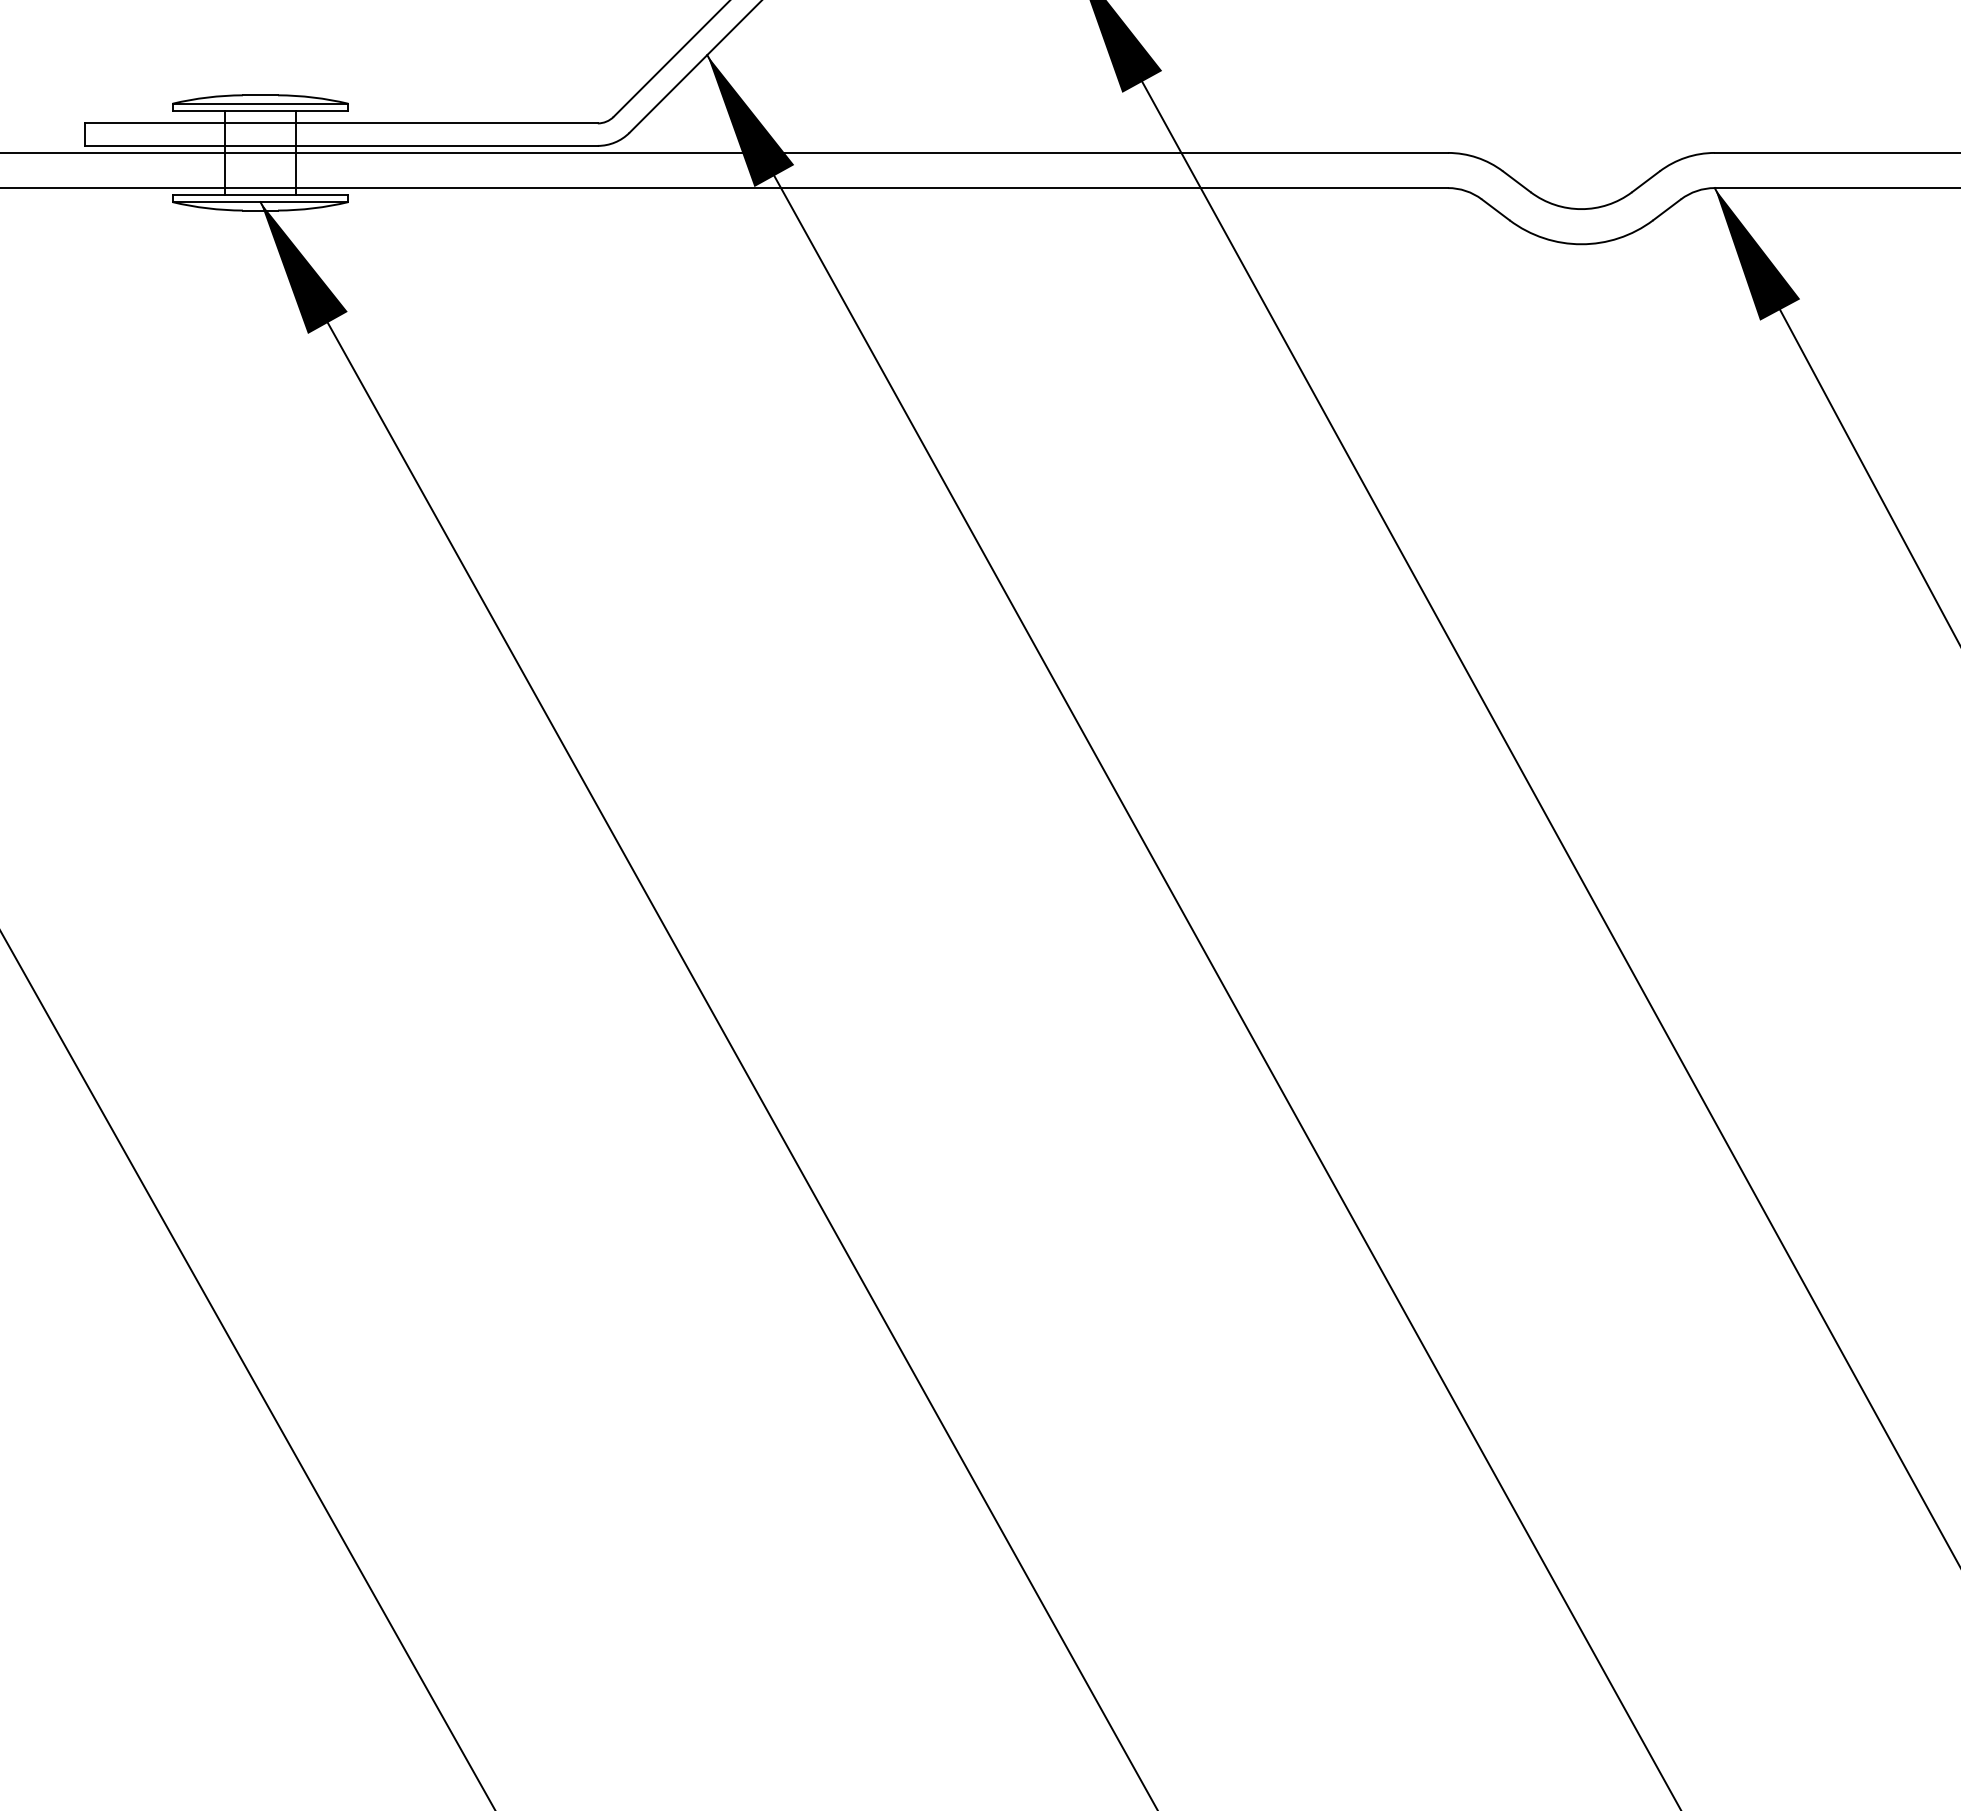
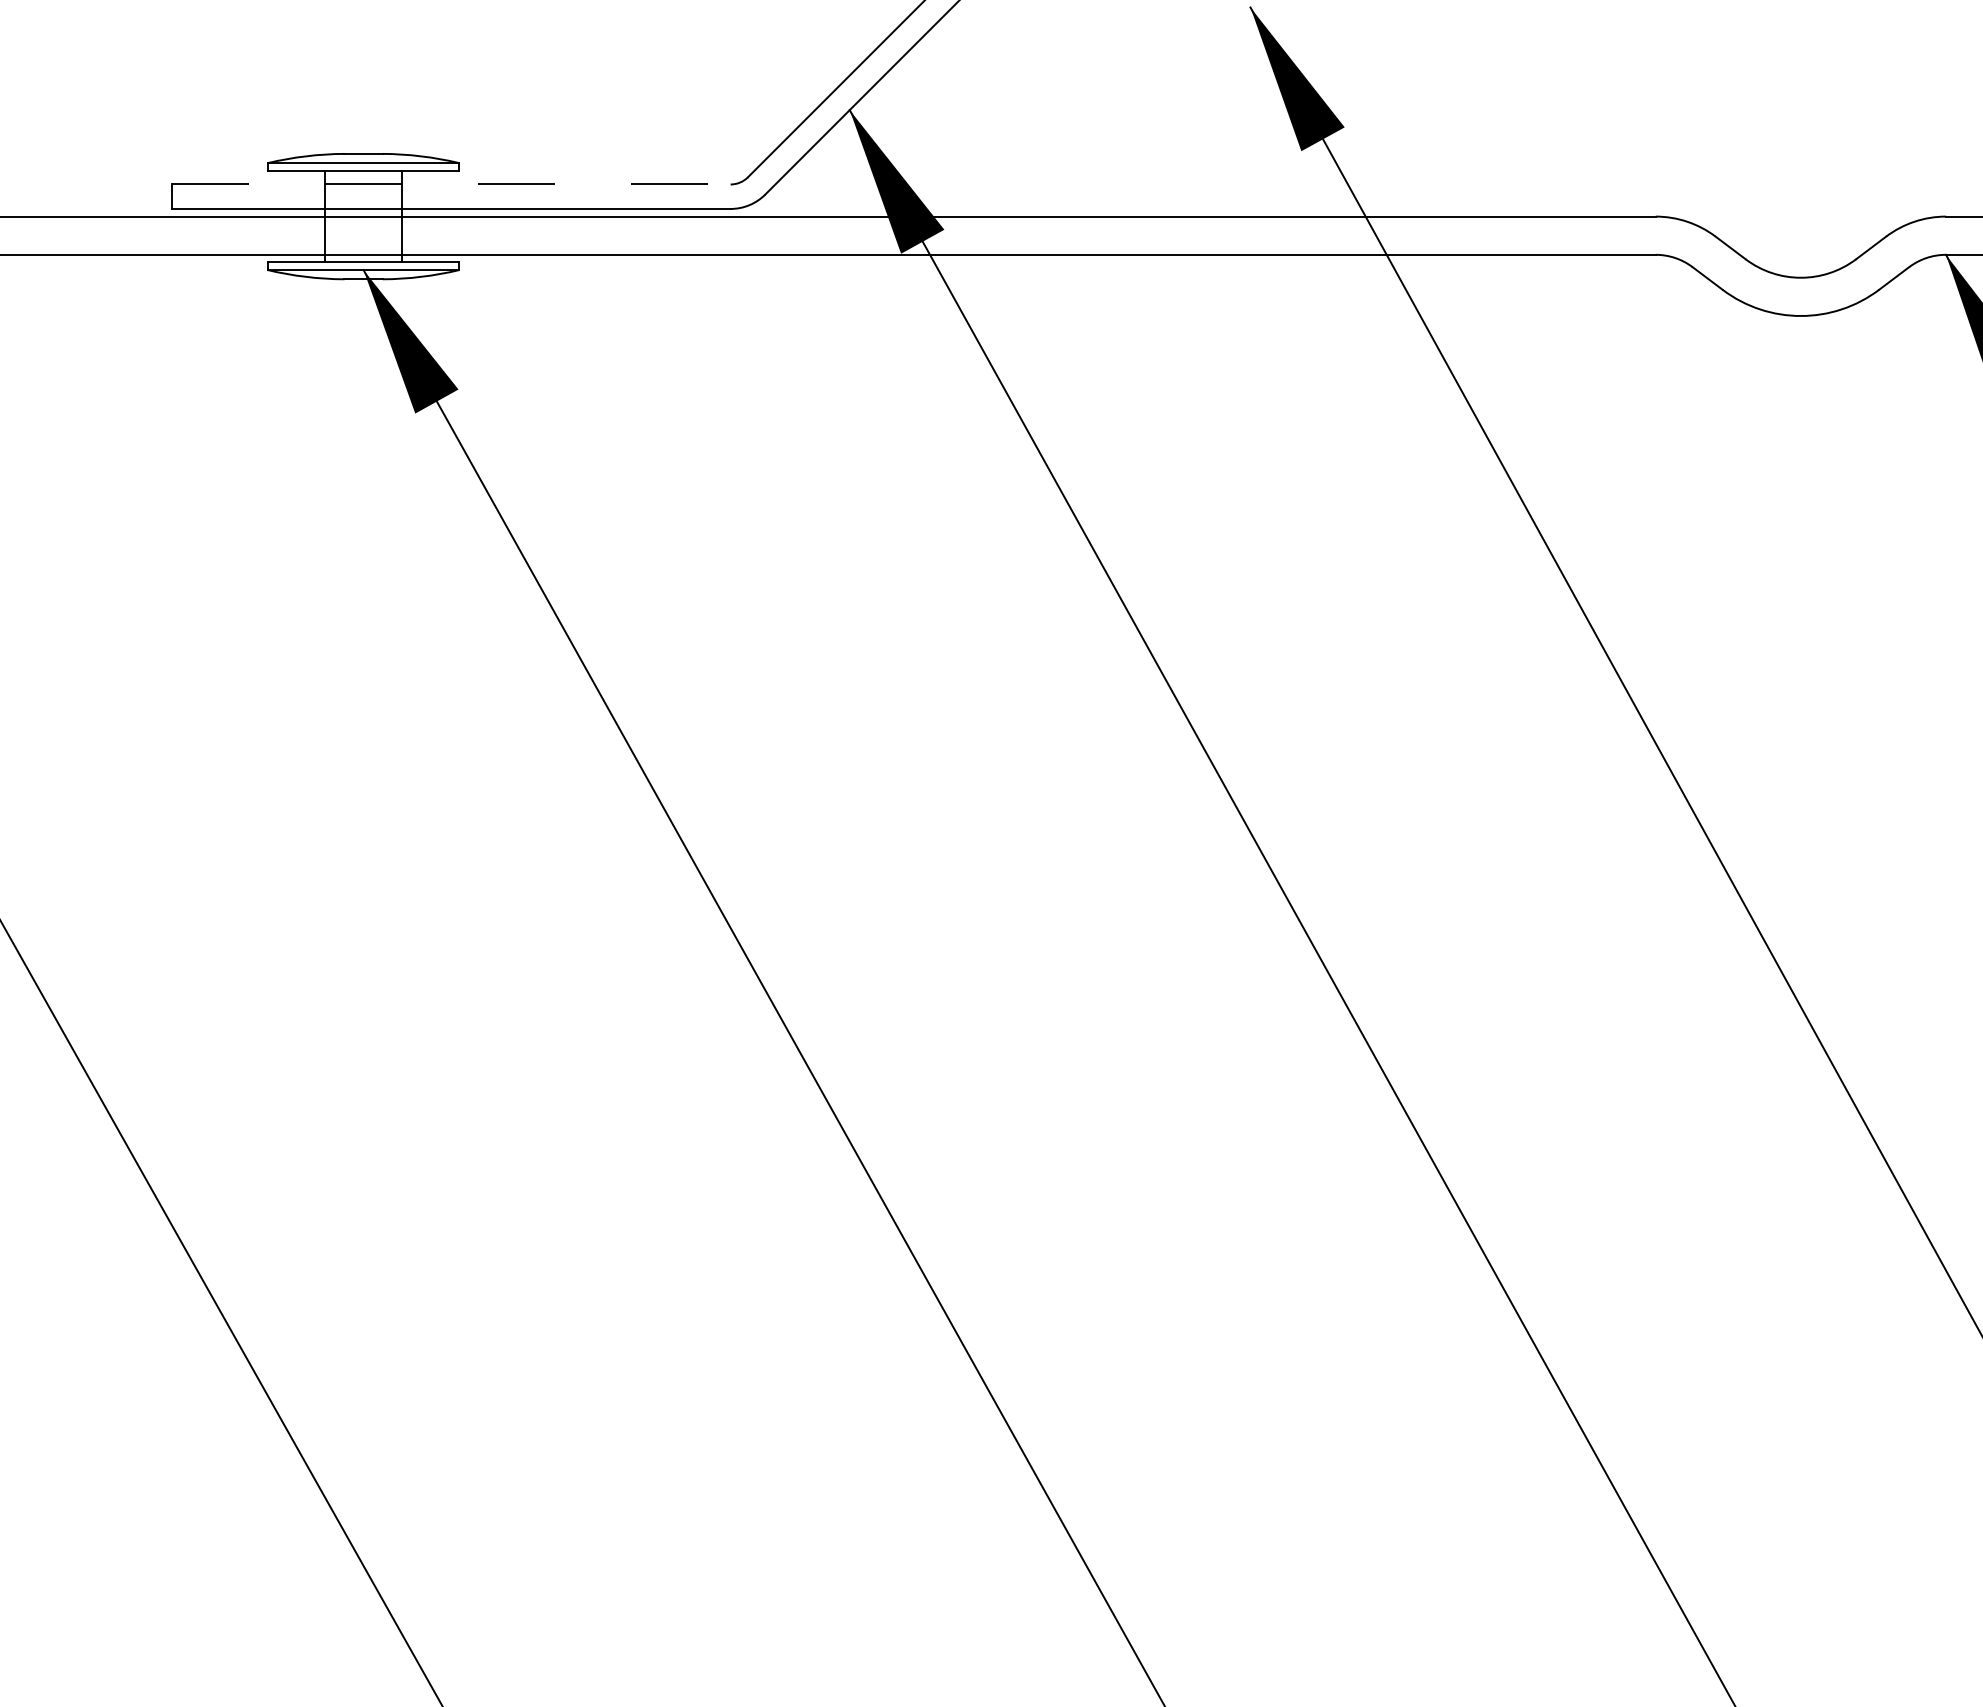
line: (341, 123) -> (451, 184), solid -> dashed

